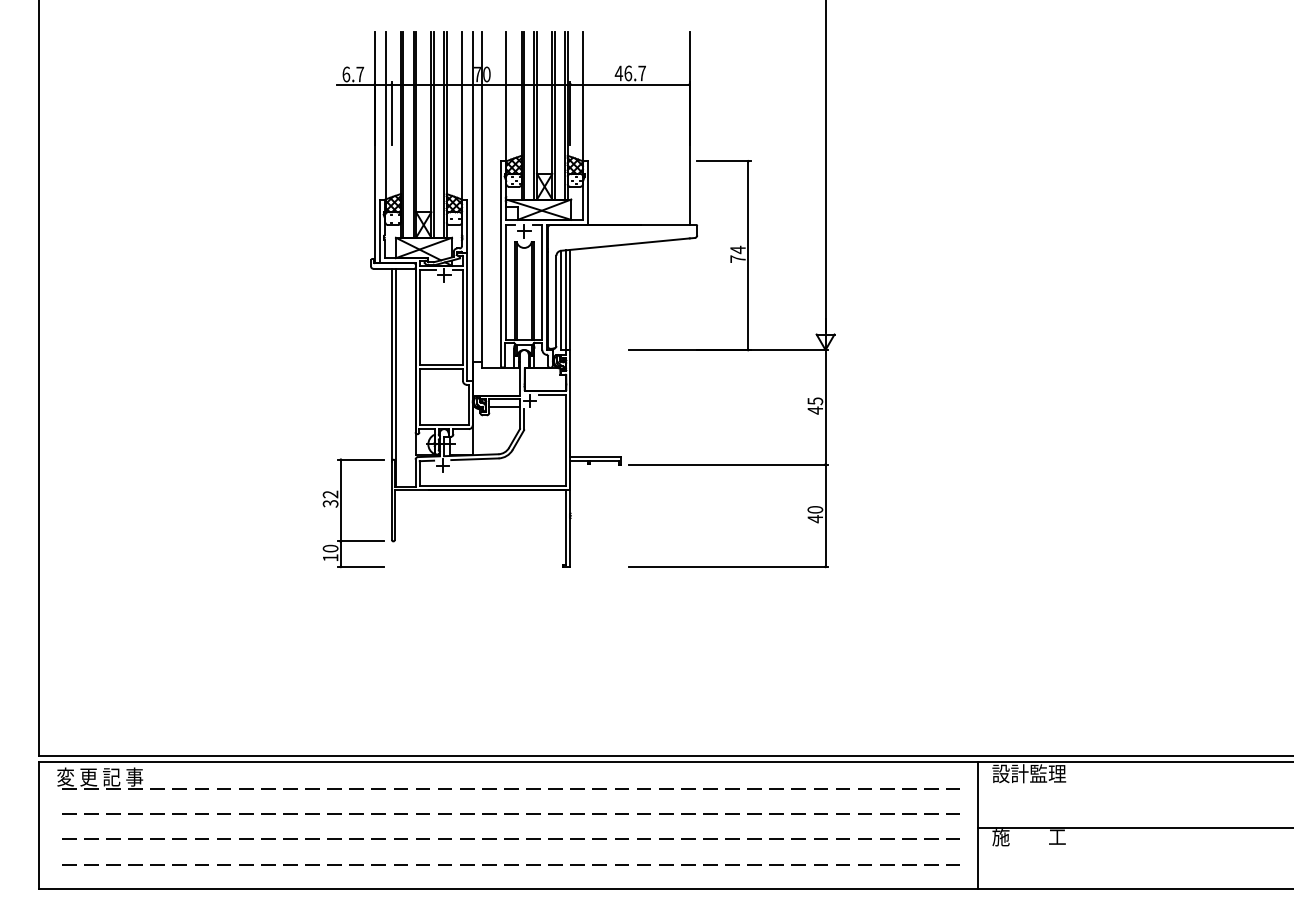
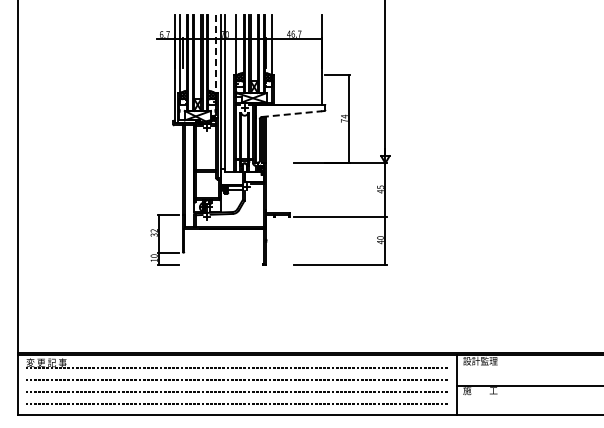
line: (461, 116) -> (215, 54), solid -> dashed
line: (626, 245) -> (292, 114), solid -> dashed

